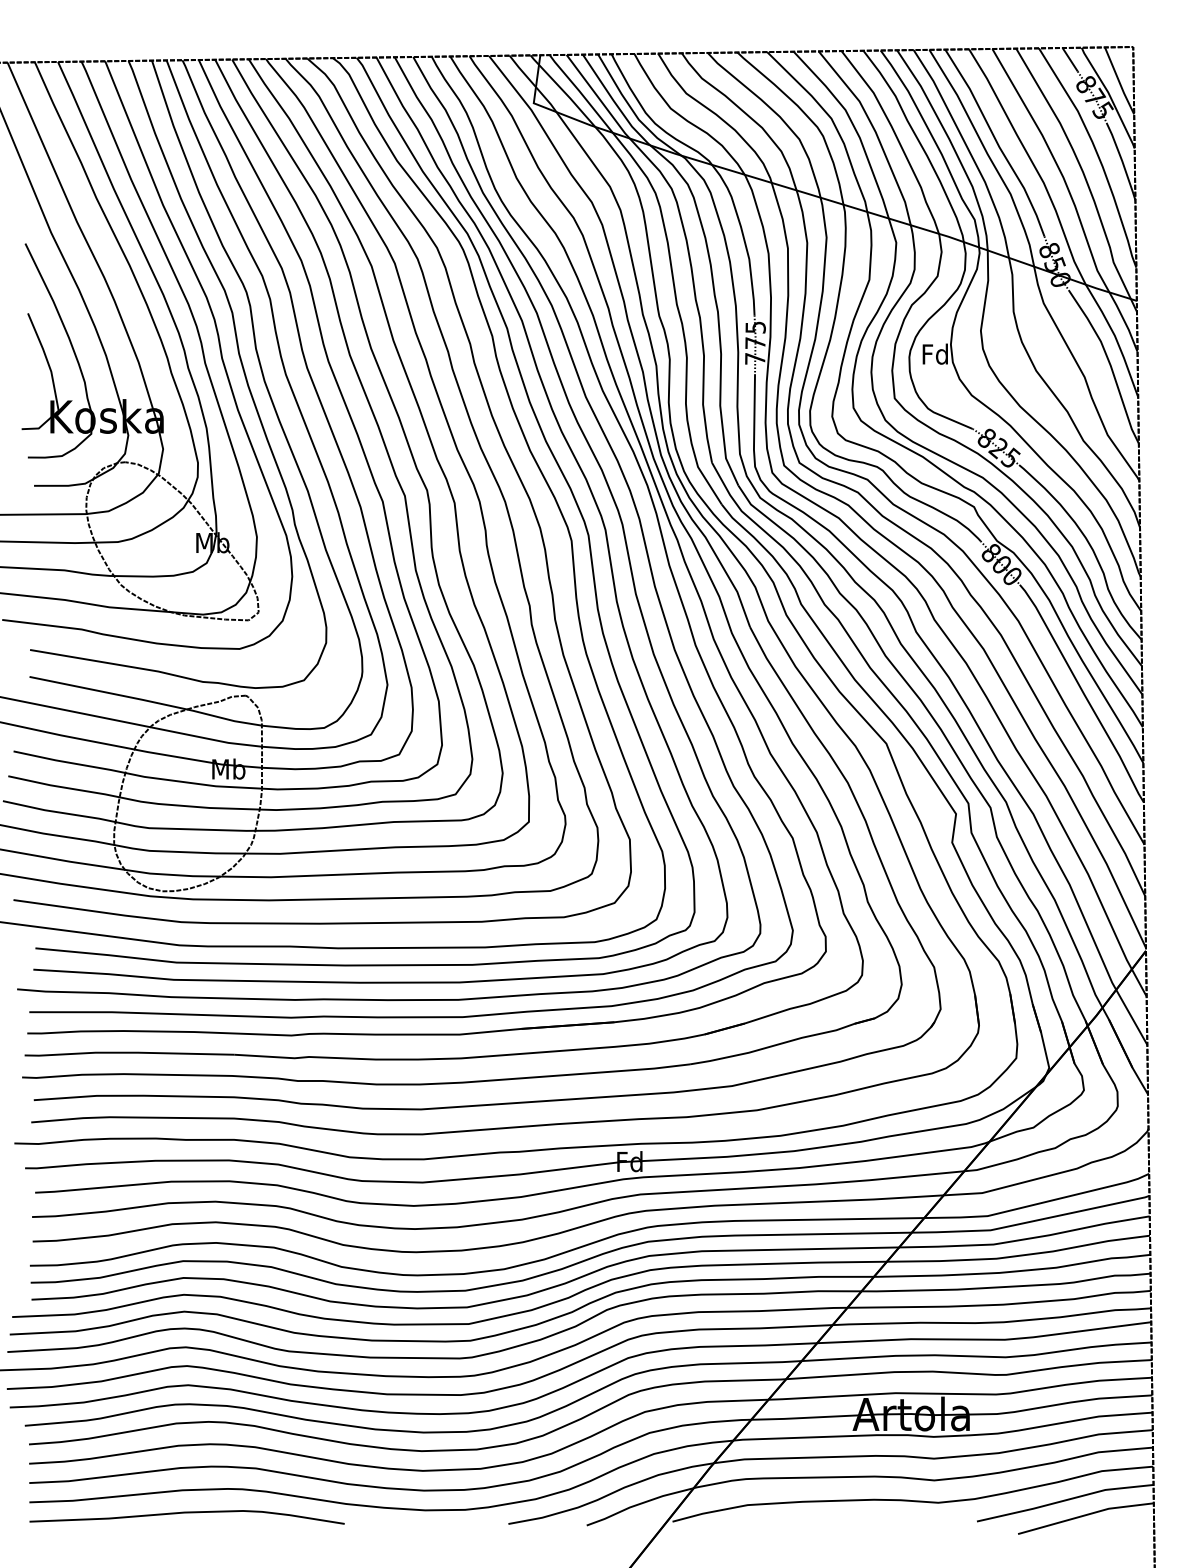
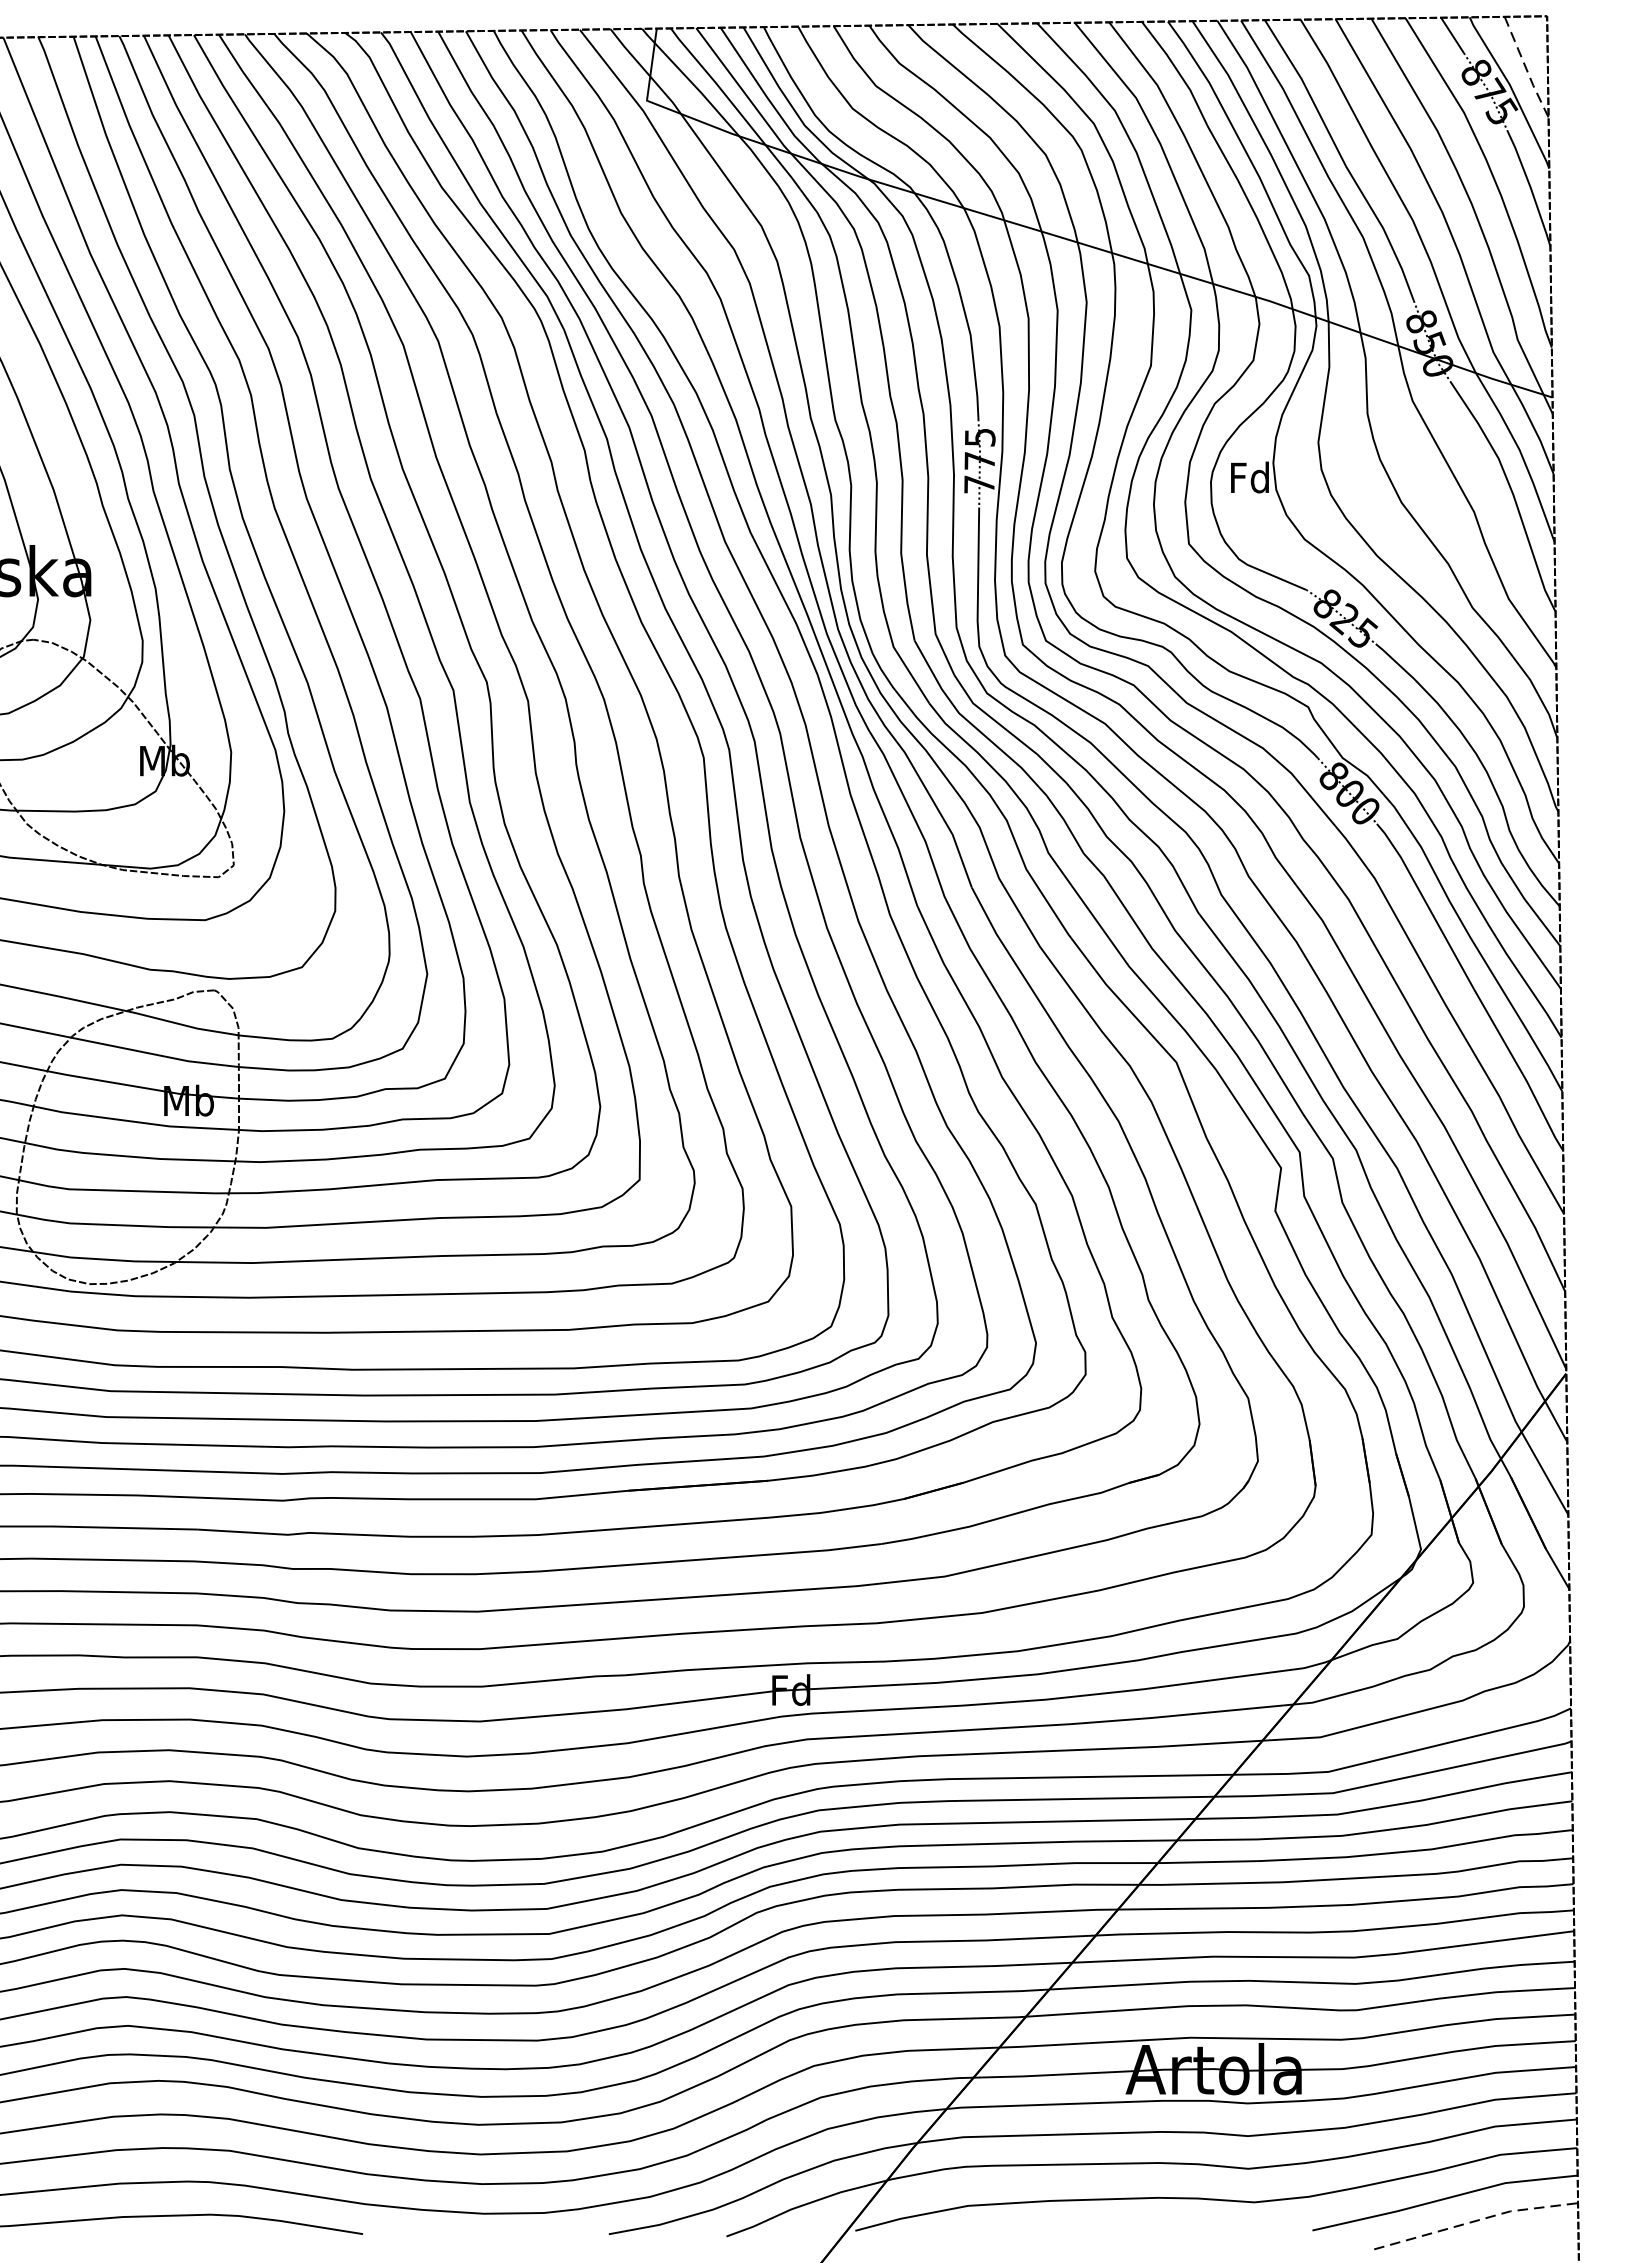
line: (1119, 82) -> (1526, 69), solid -> dashed
line: (1085, 1515) -> (1475, 2221), solid -> dashed

